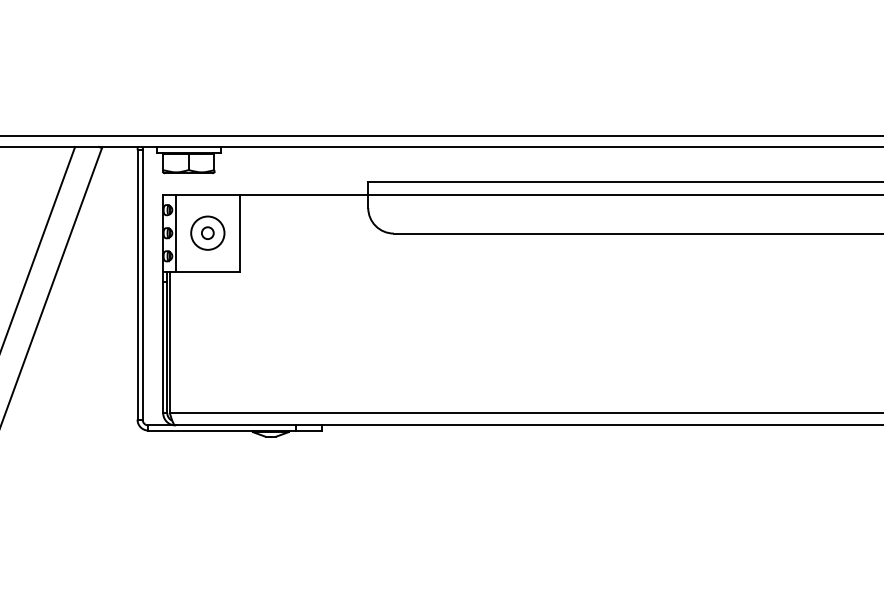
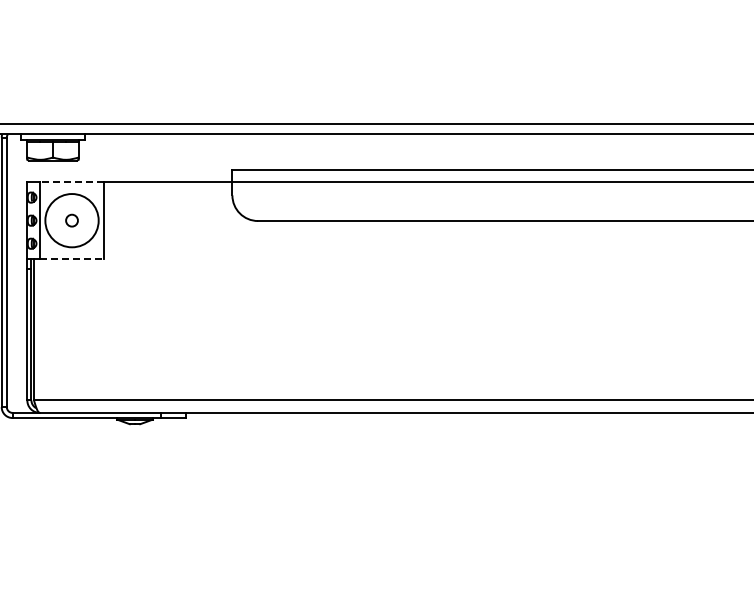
line: (207, 194) -> (71, 181), solid -> dashed
circle: (207, 232) -> (71, 219), size x1.6
line: (208, 271) -> (72, 258), solid -> dashed

